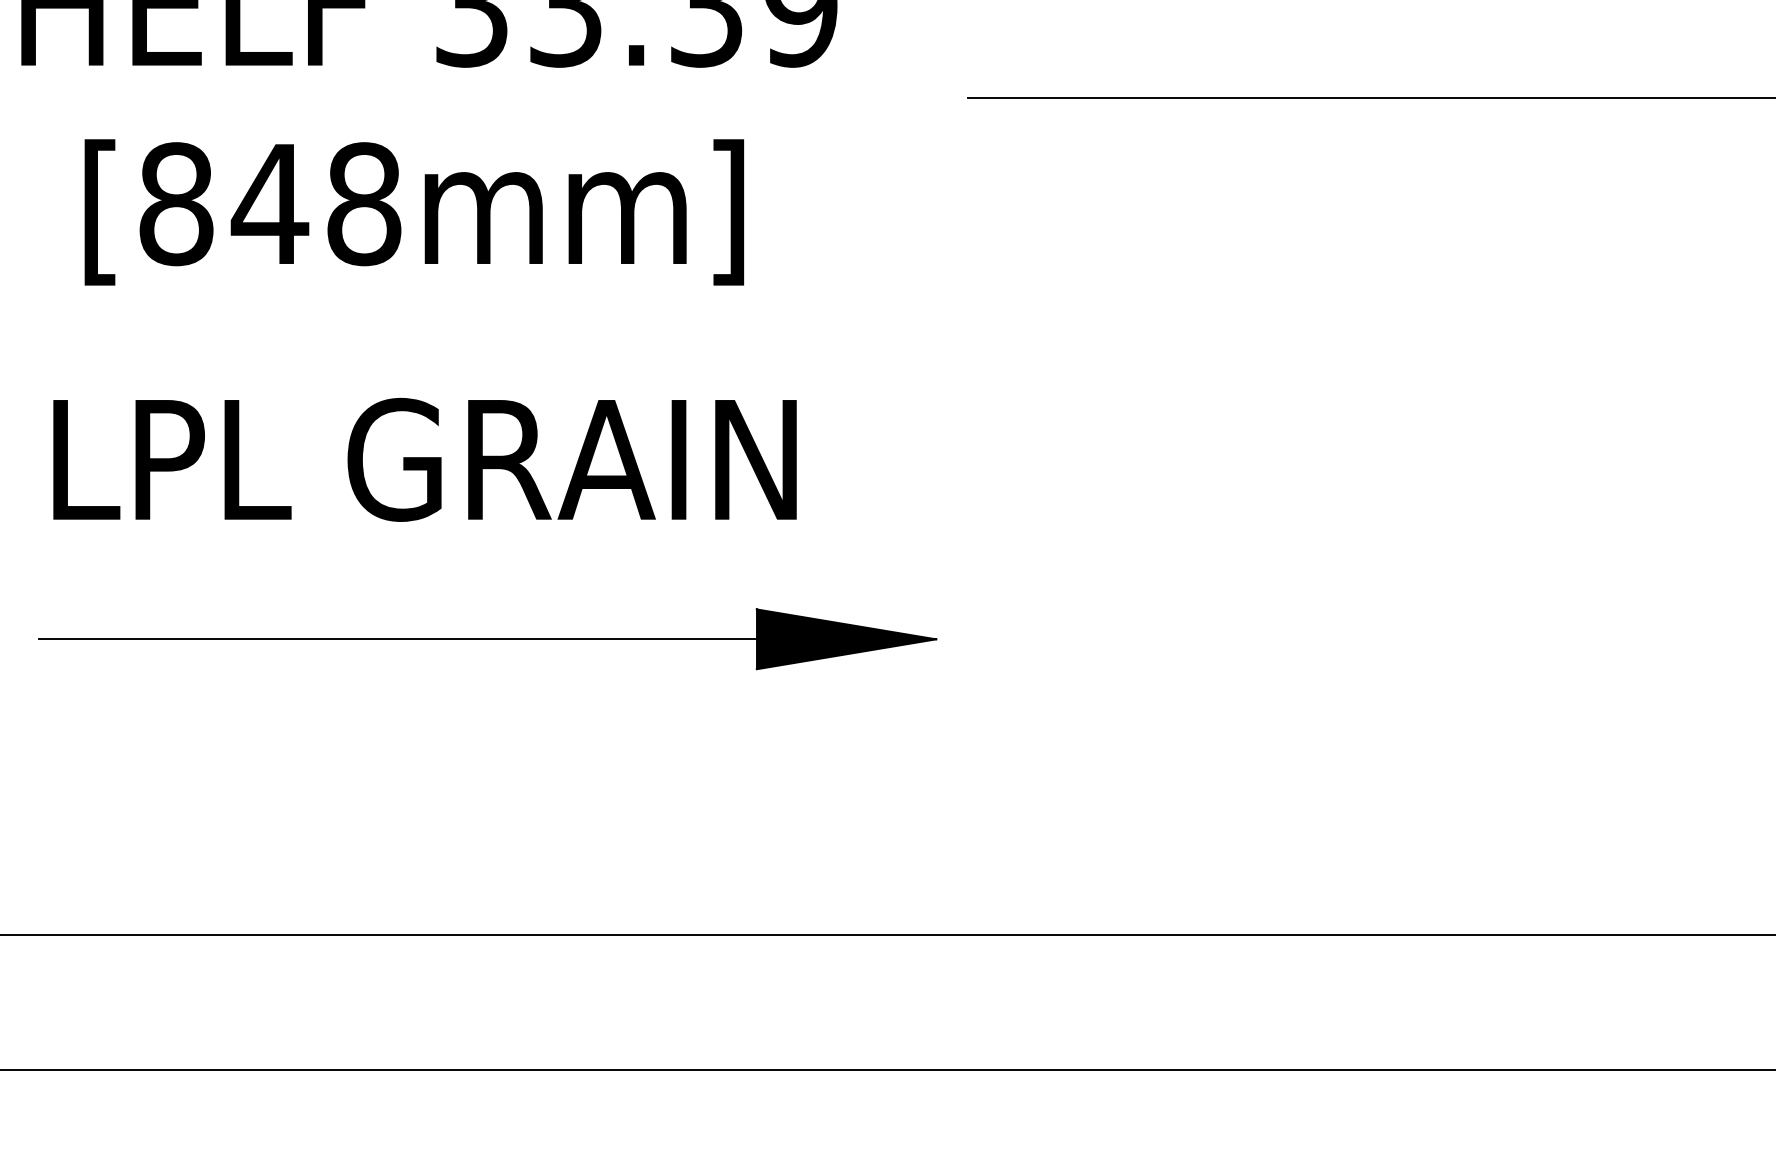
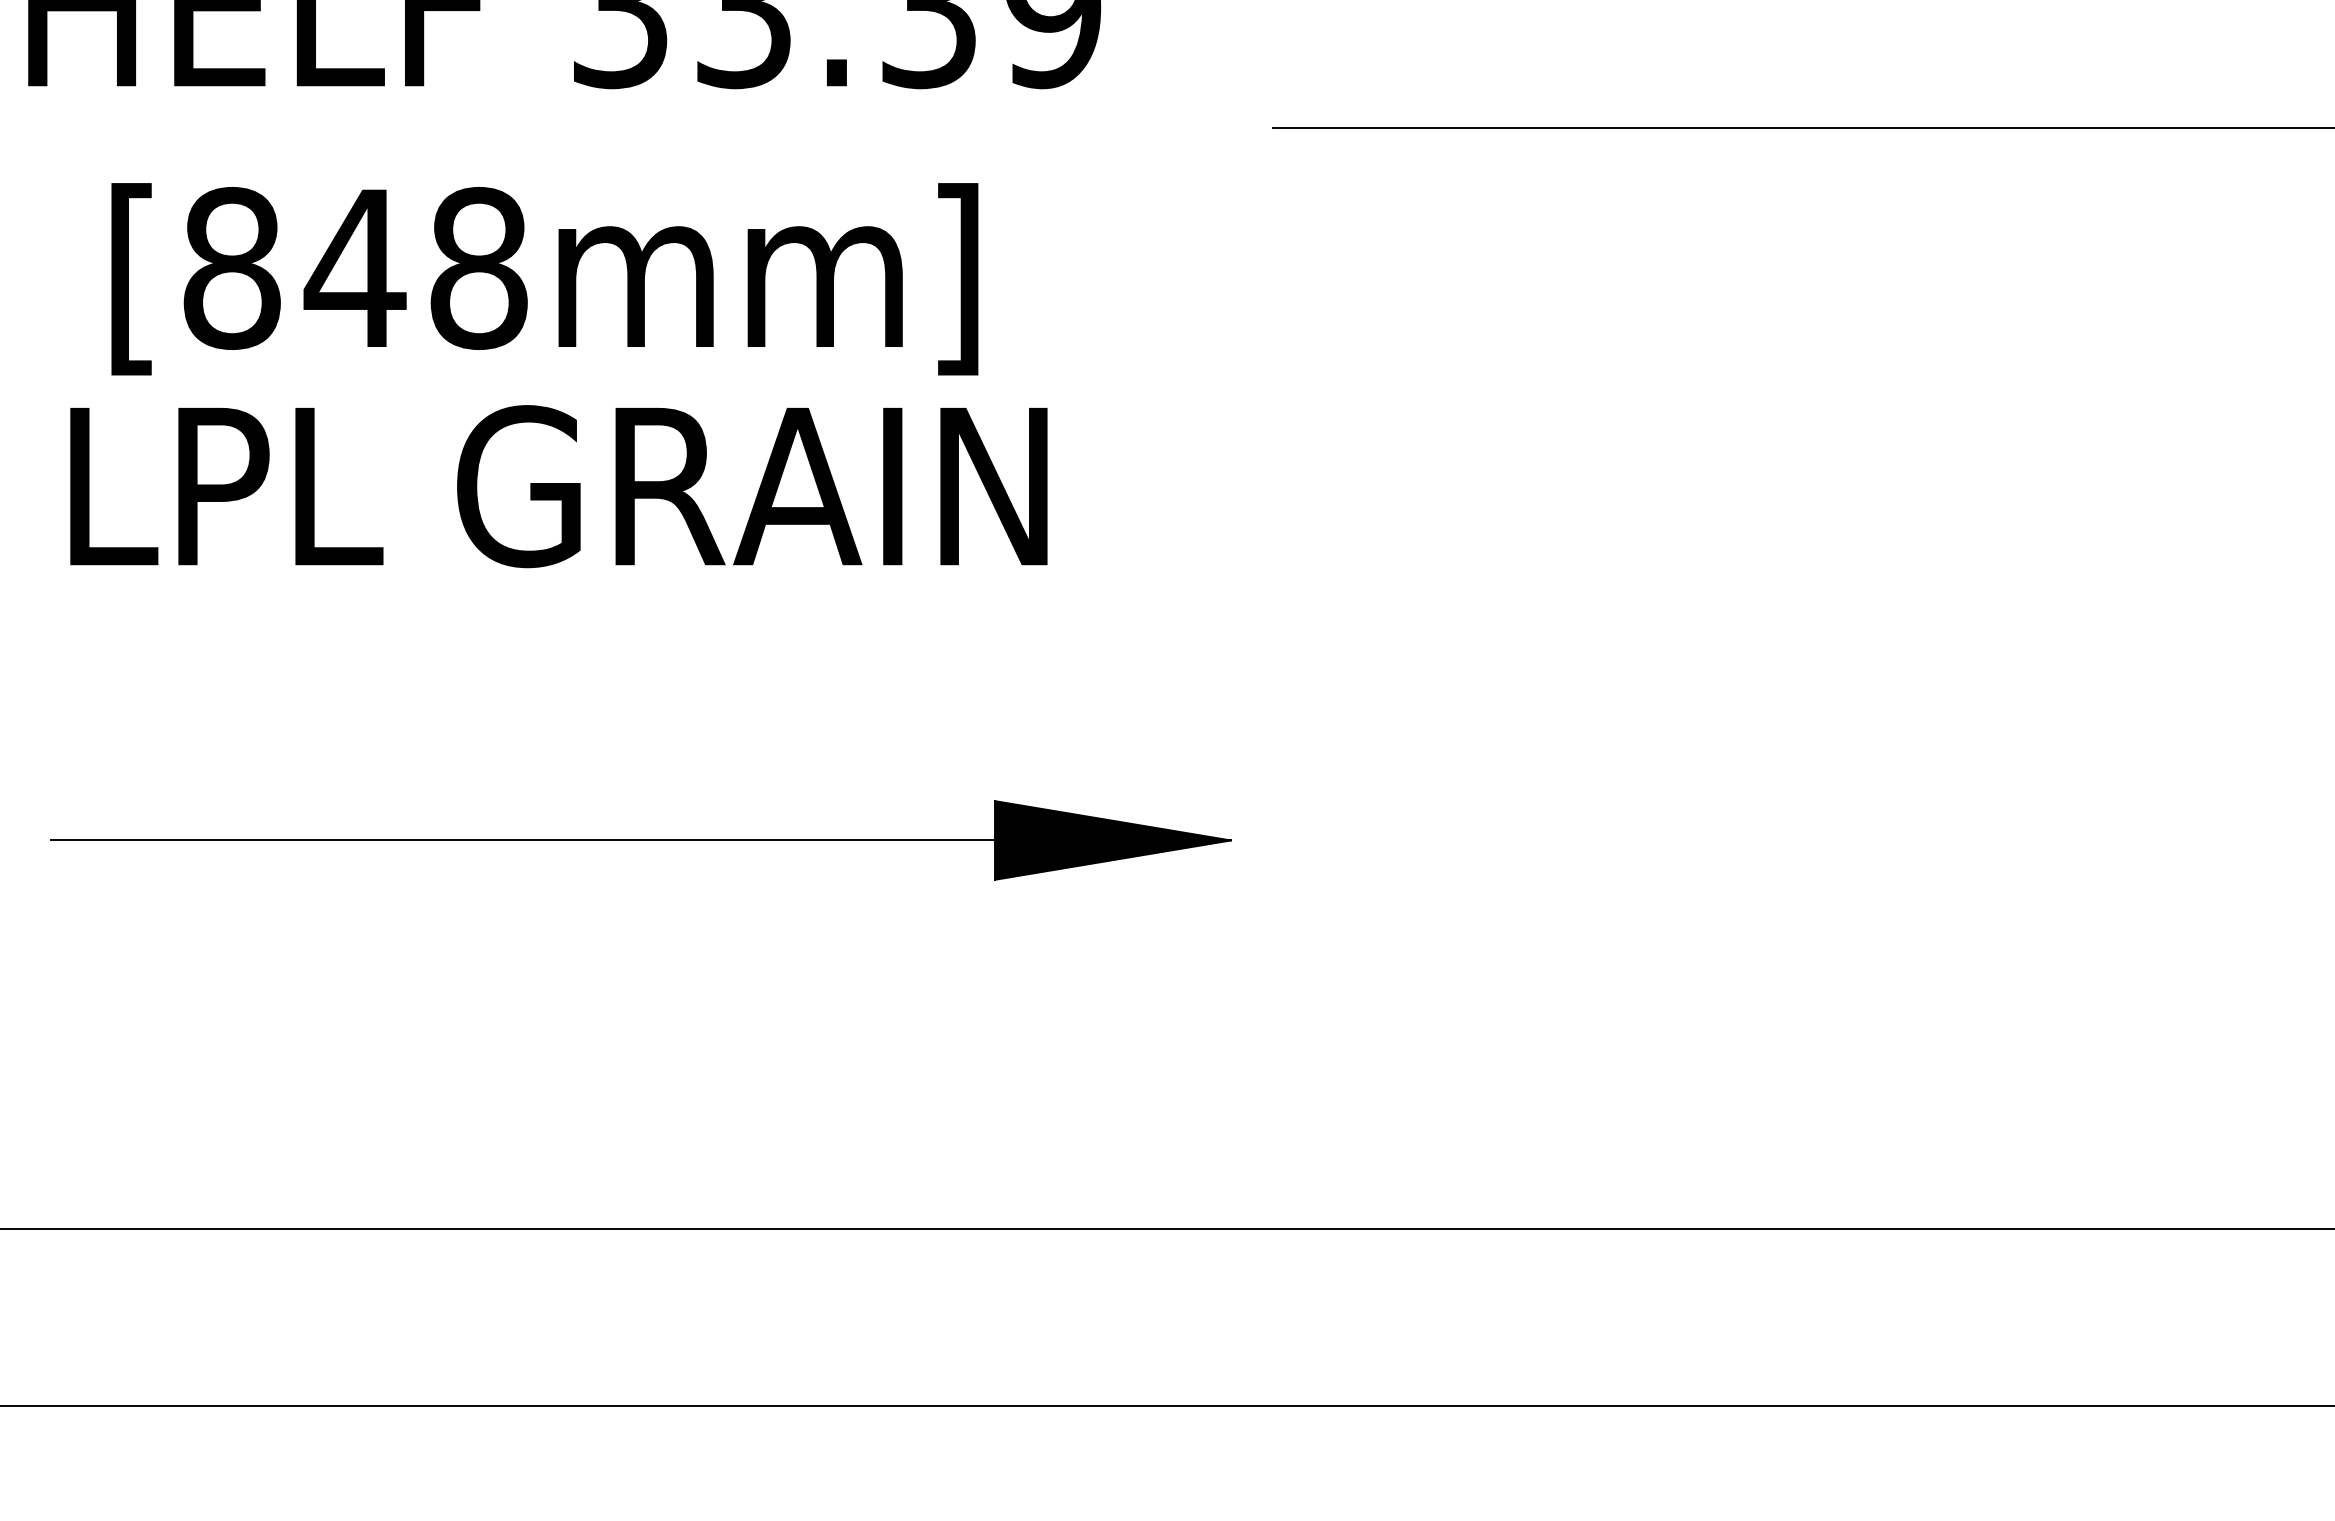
text: (424, 459) -> (558, 486), moved

